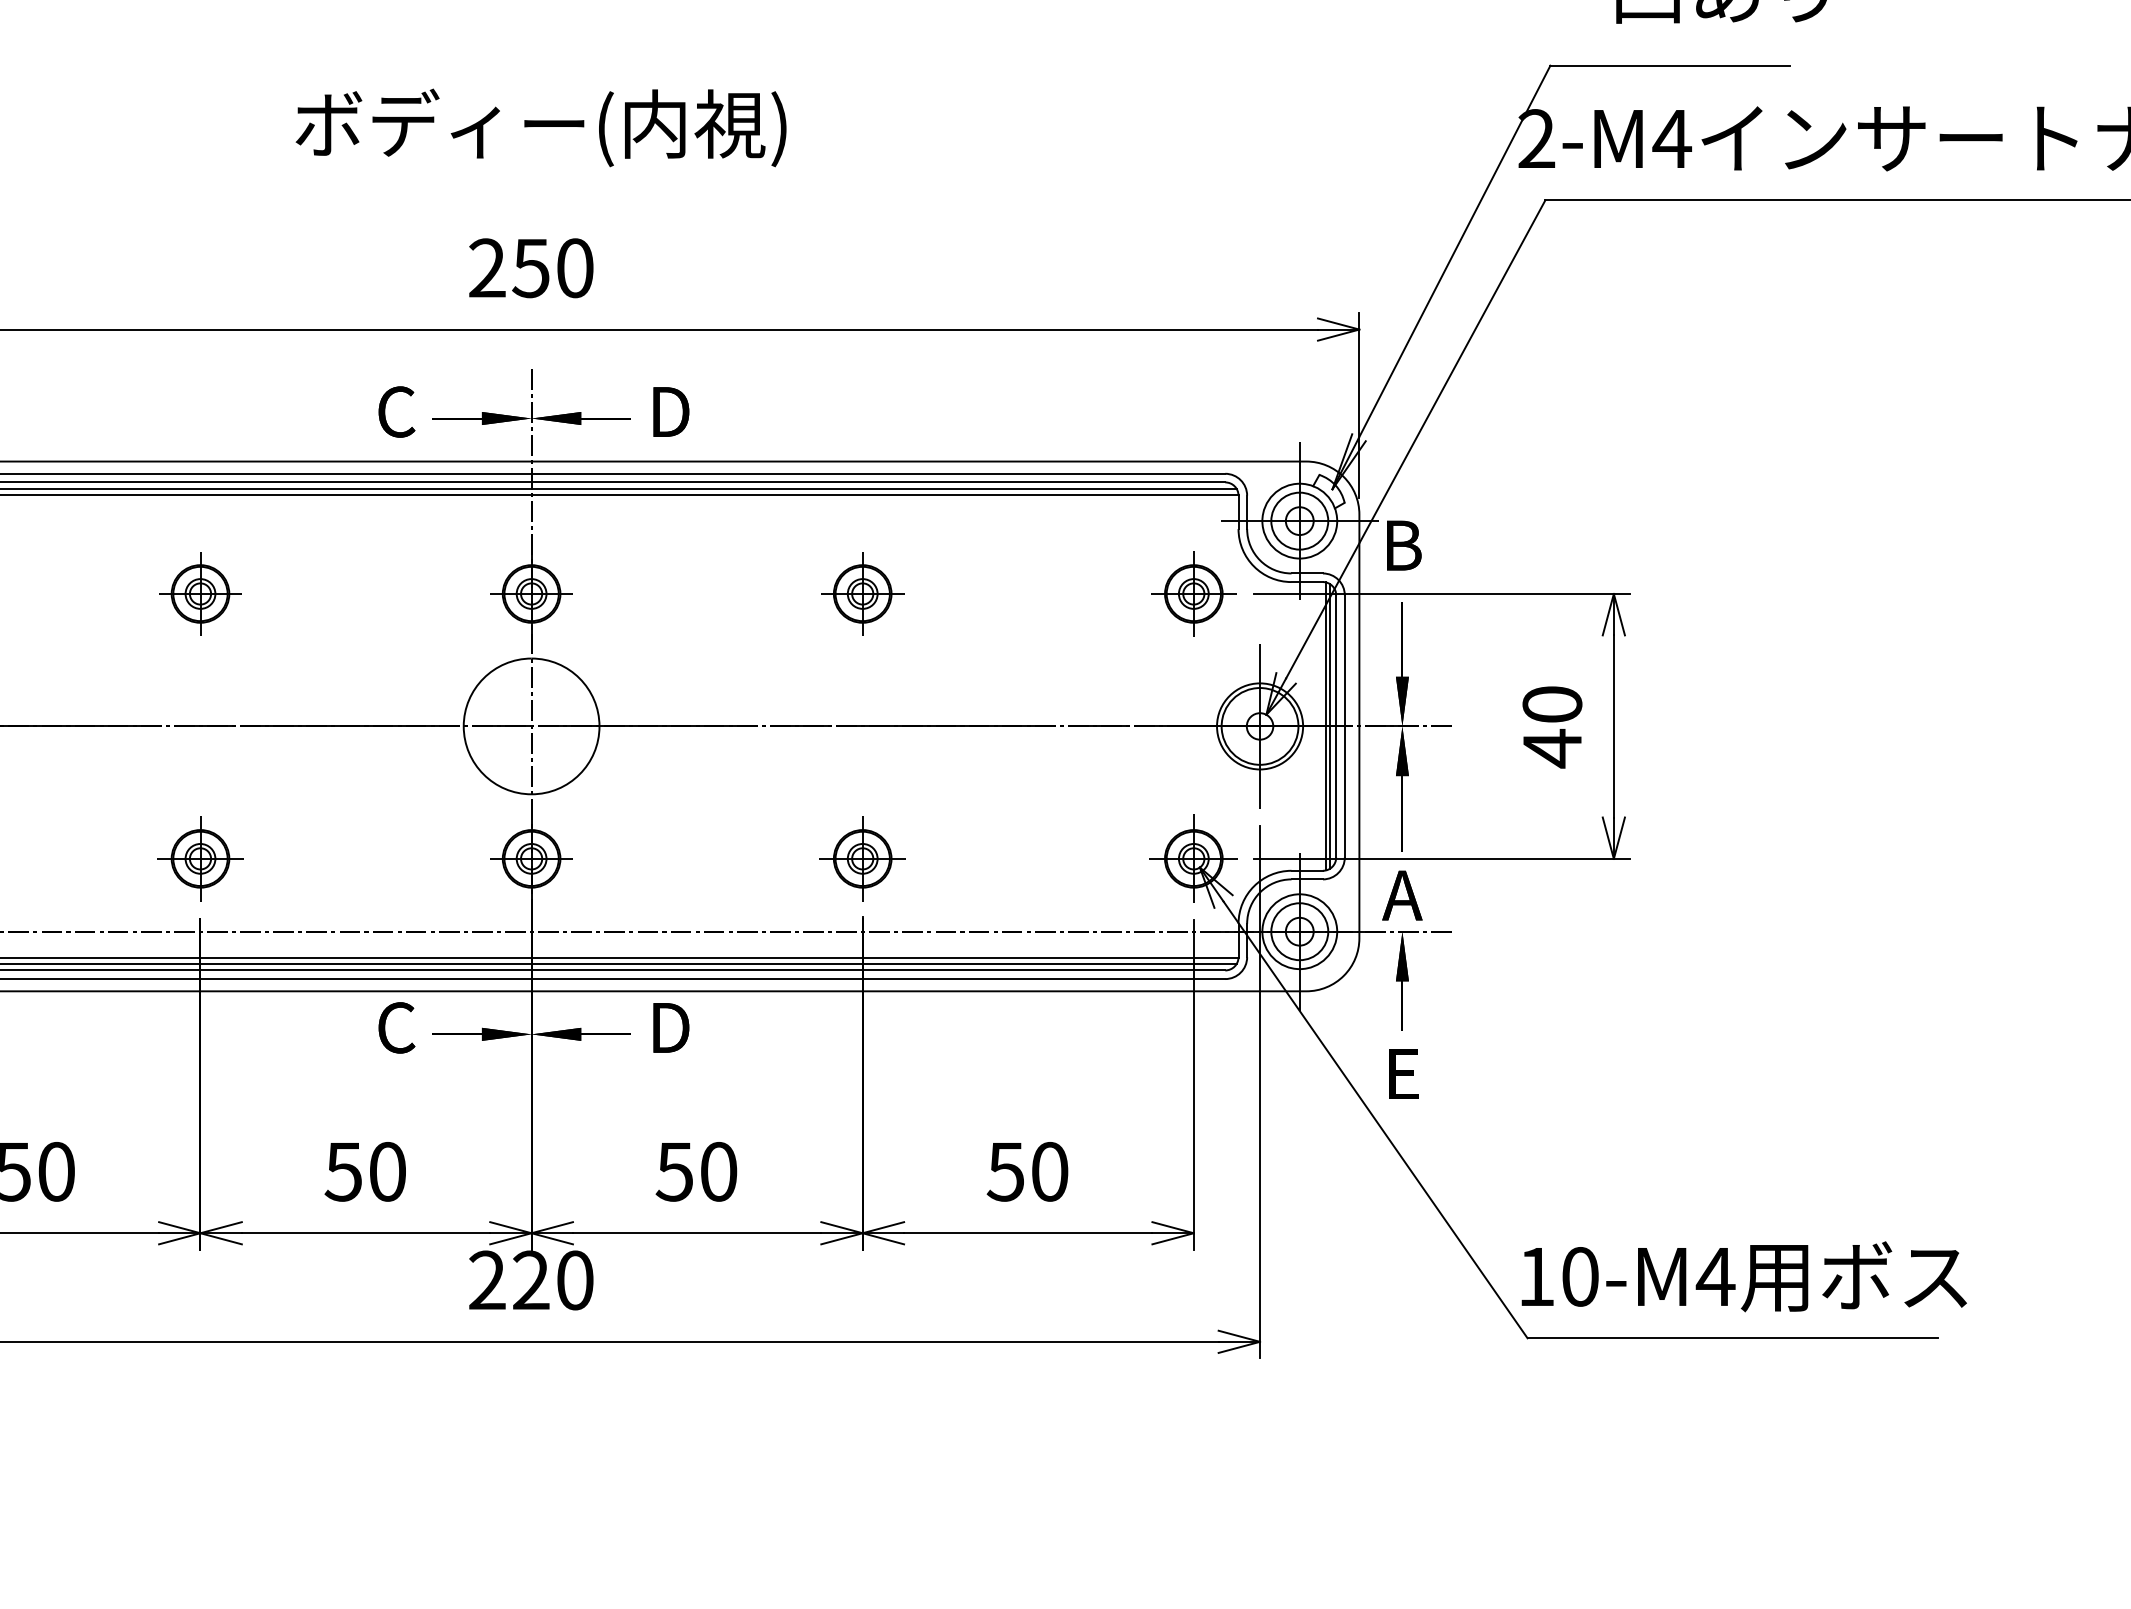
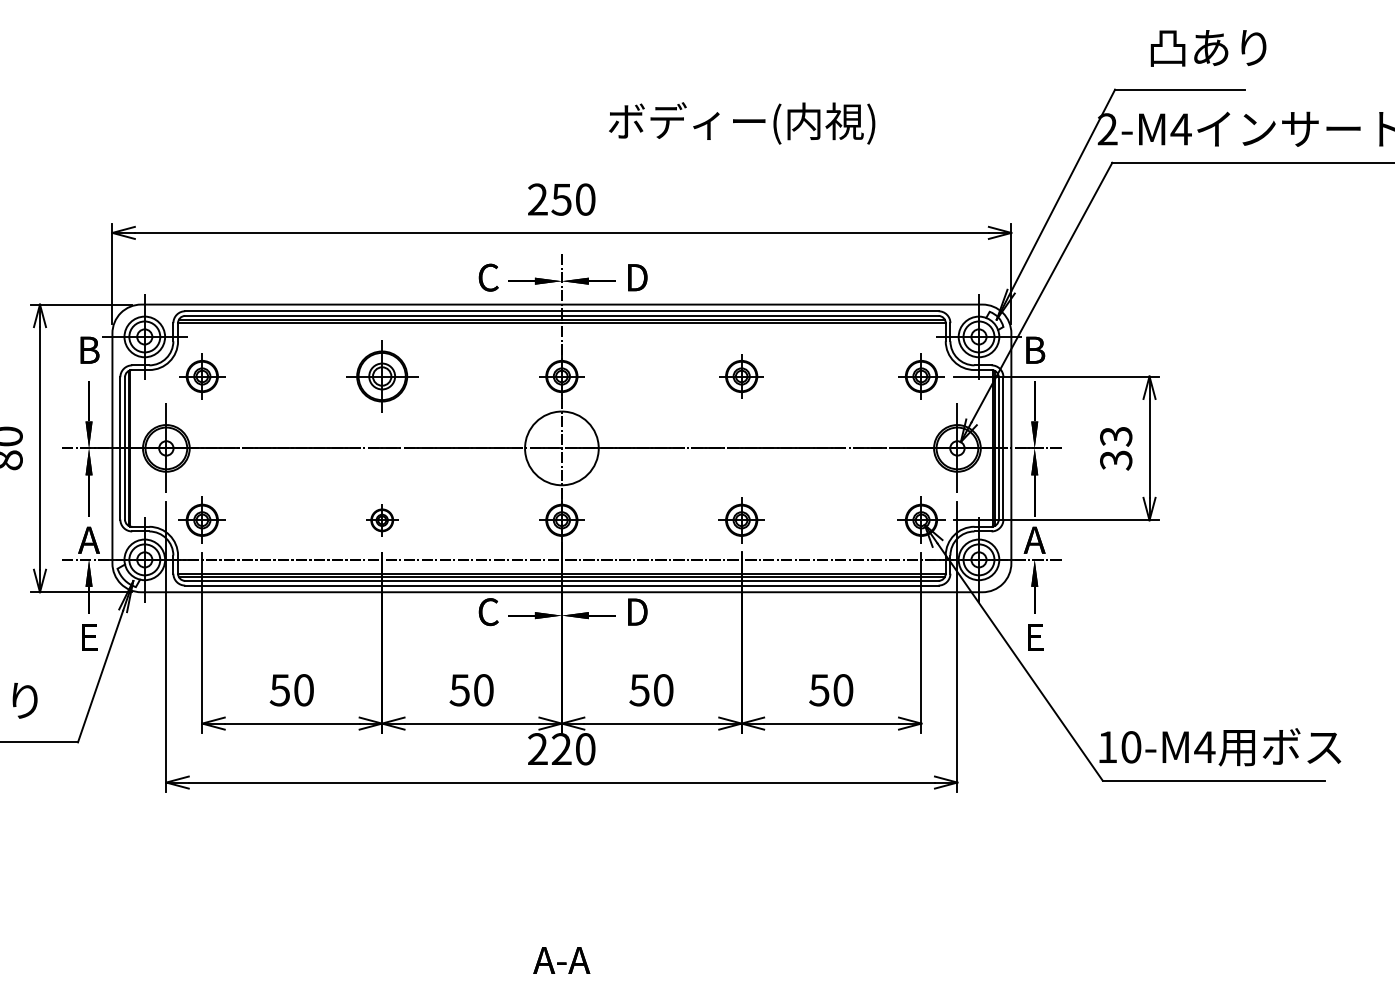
text: (541, 128) -> (742, 123), moved
part: (199, 593) -> (381, 376), size x1.6
text: (1553, 726) -> (1116, 448), 40 -> 33
part: (201, 859) -> (382, 520), size x0.7

